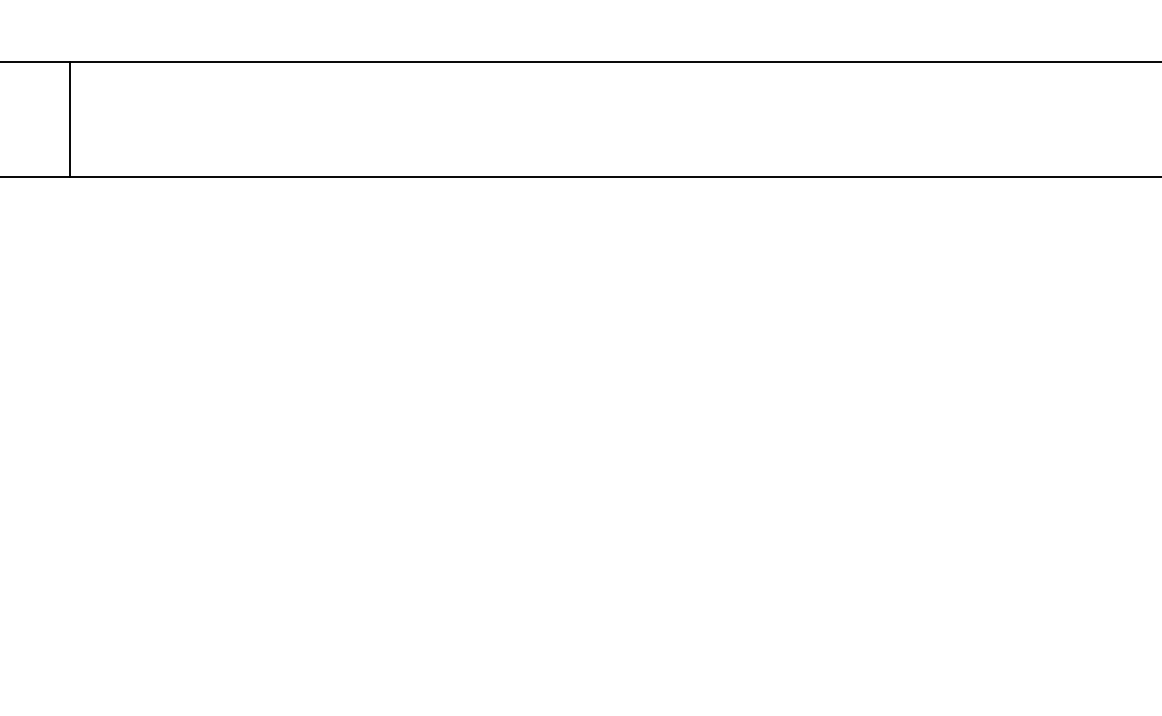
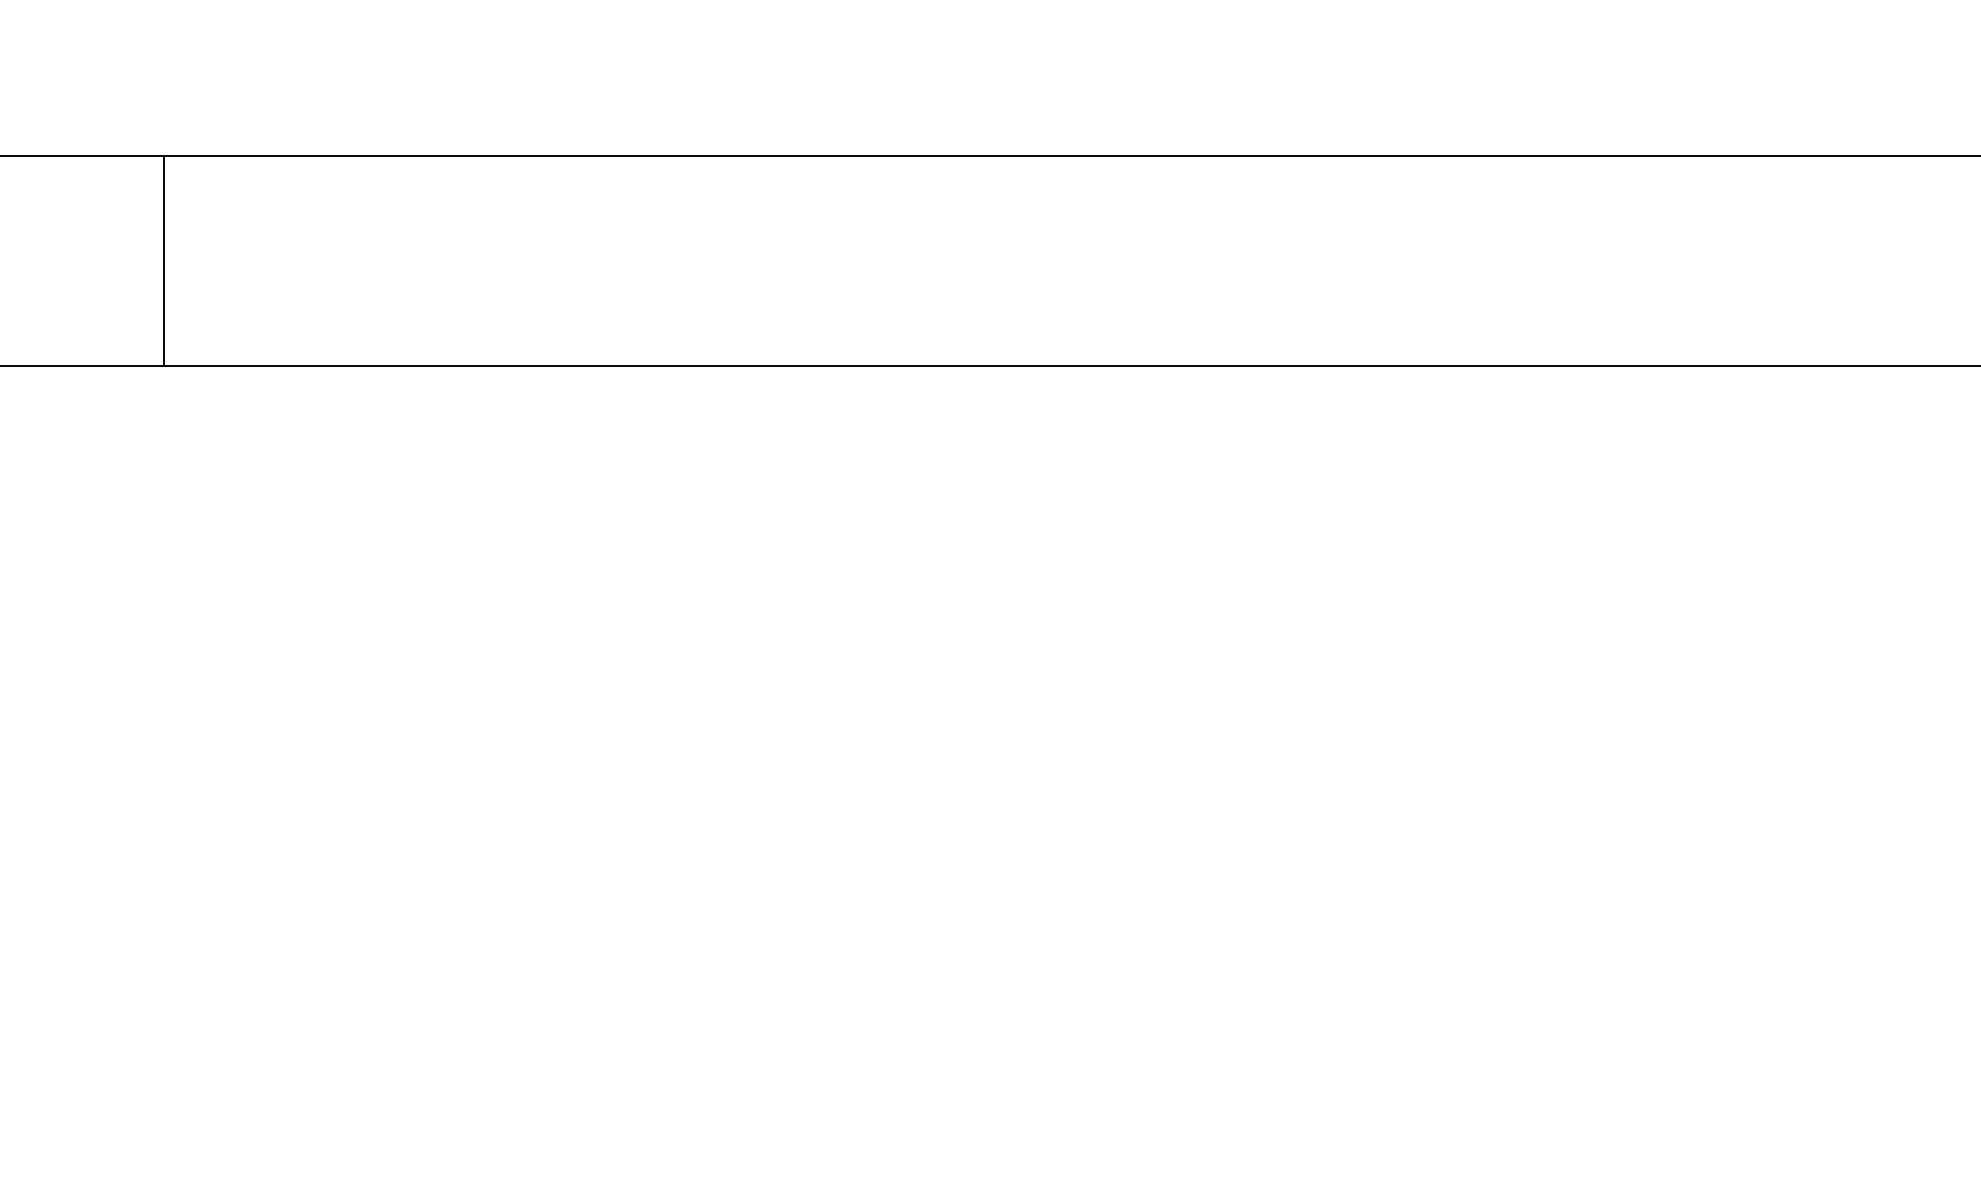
line: (69, 118) -> (164, 259), moved

